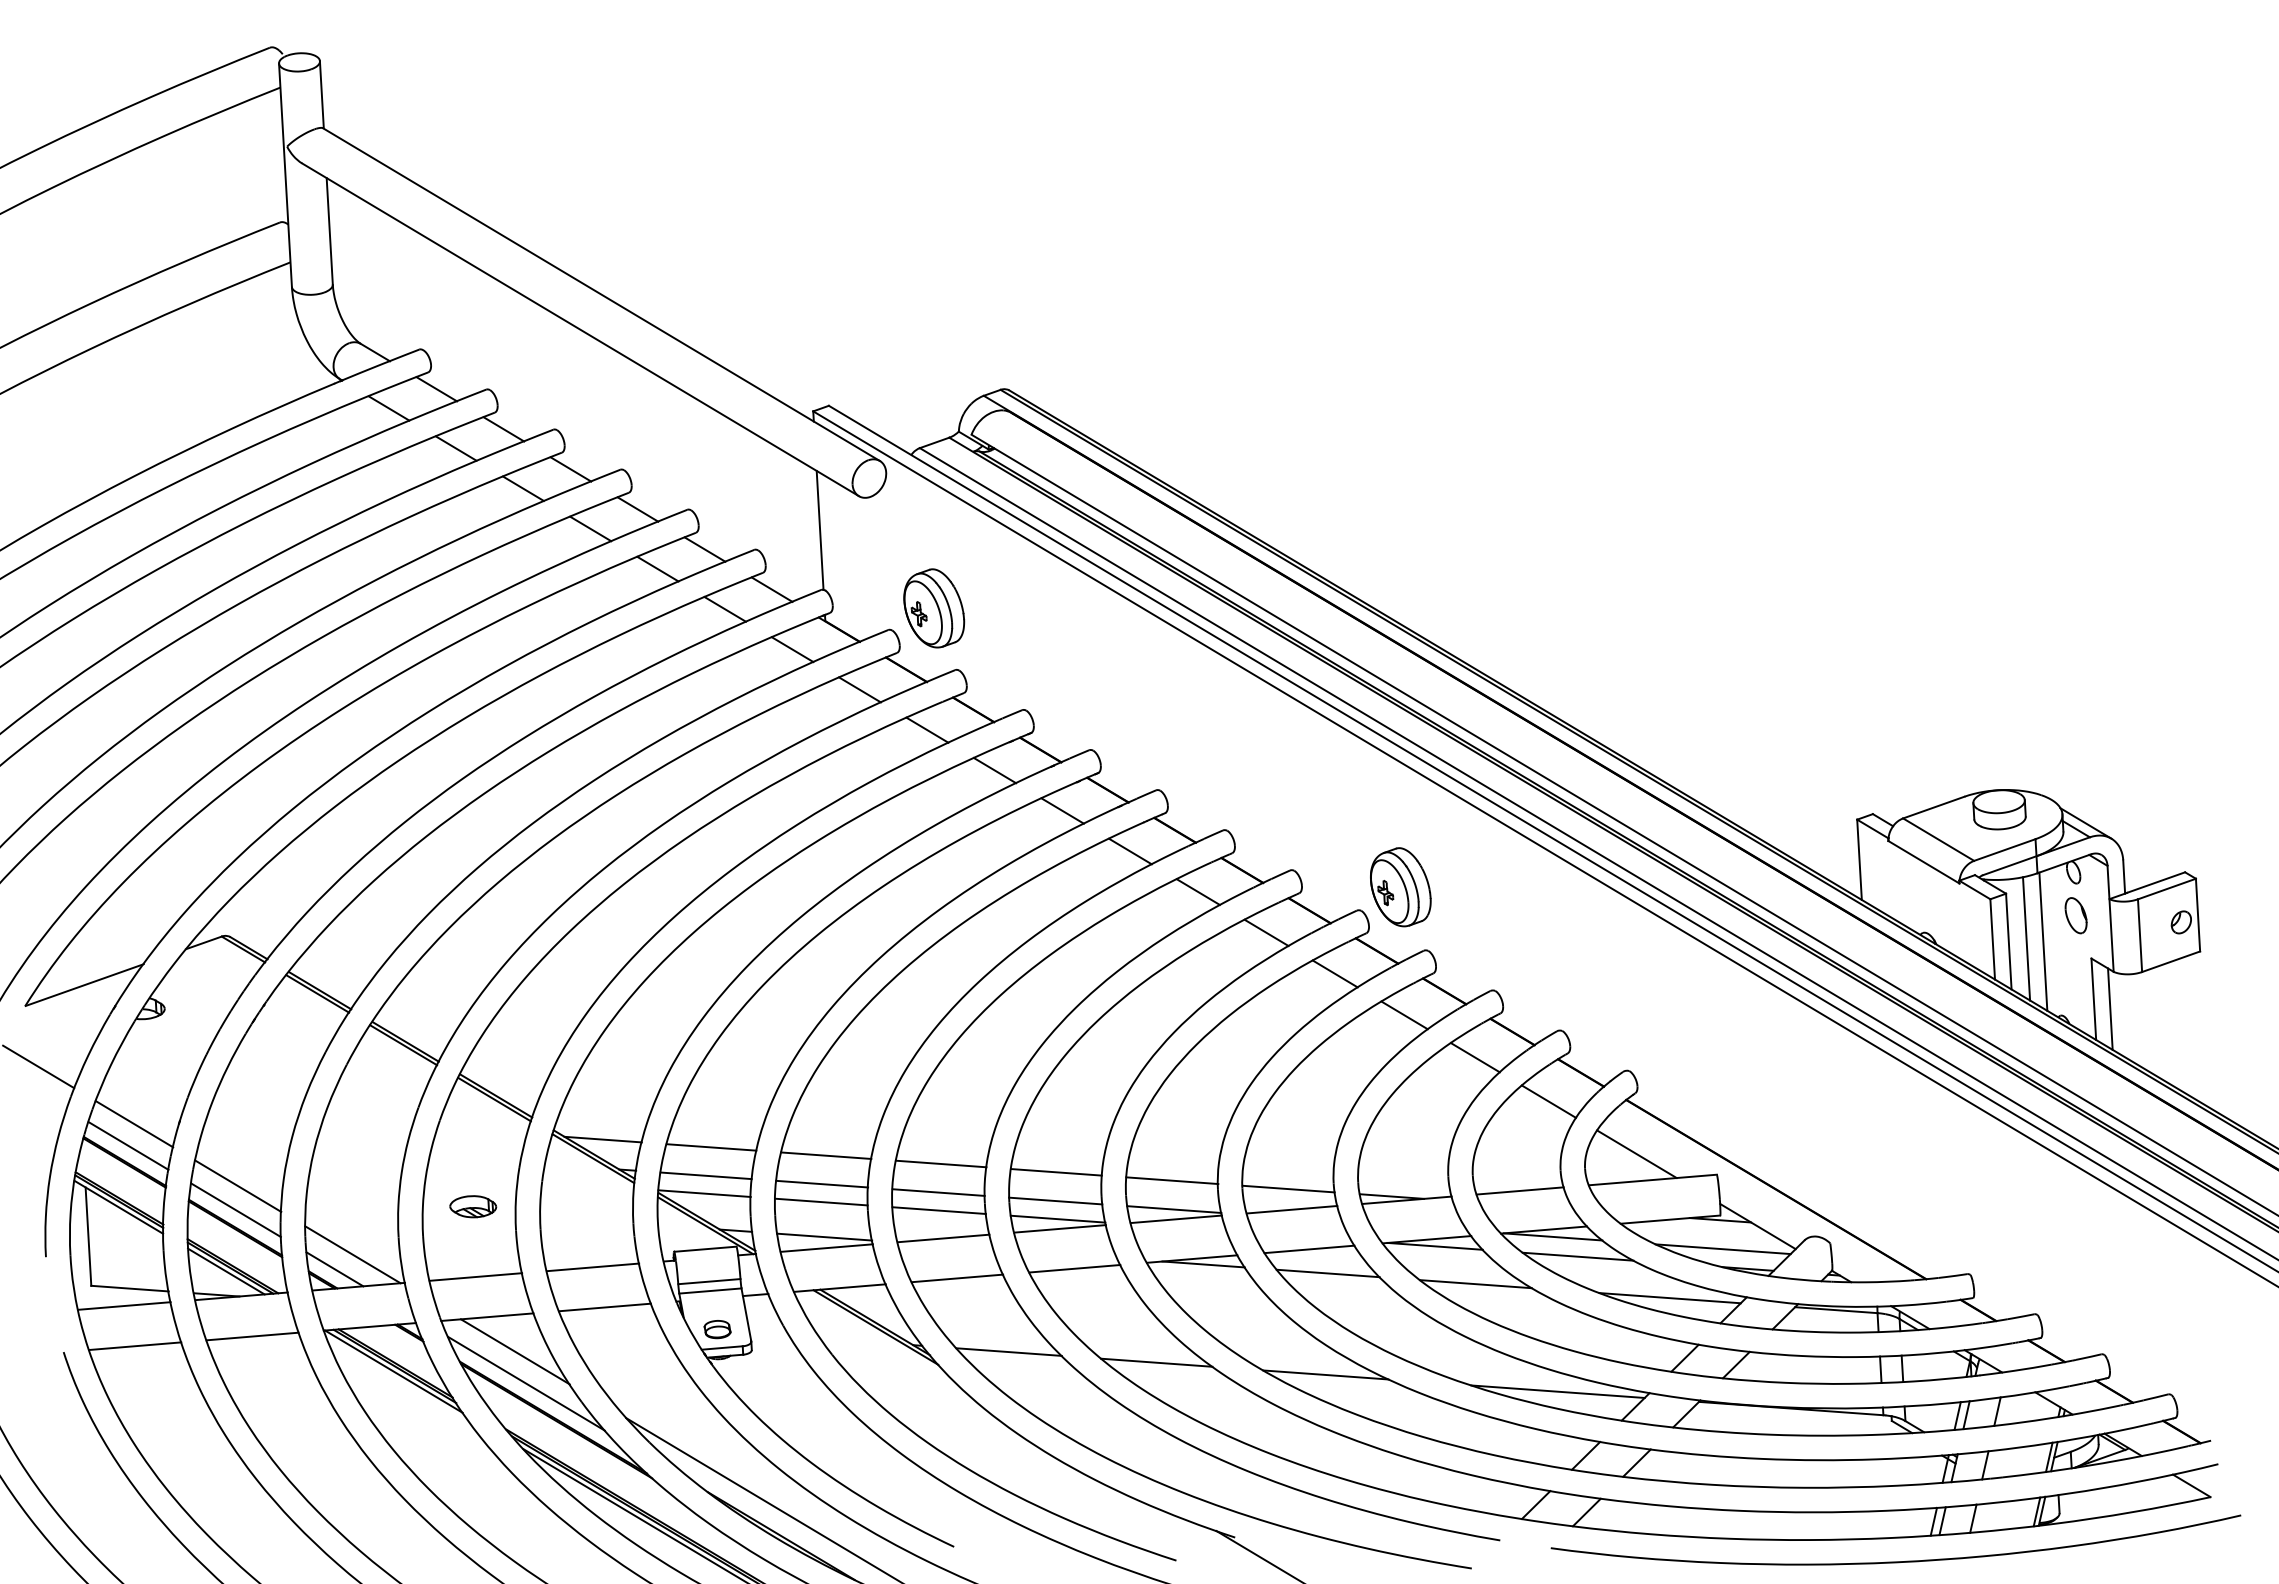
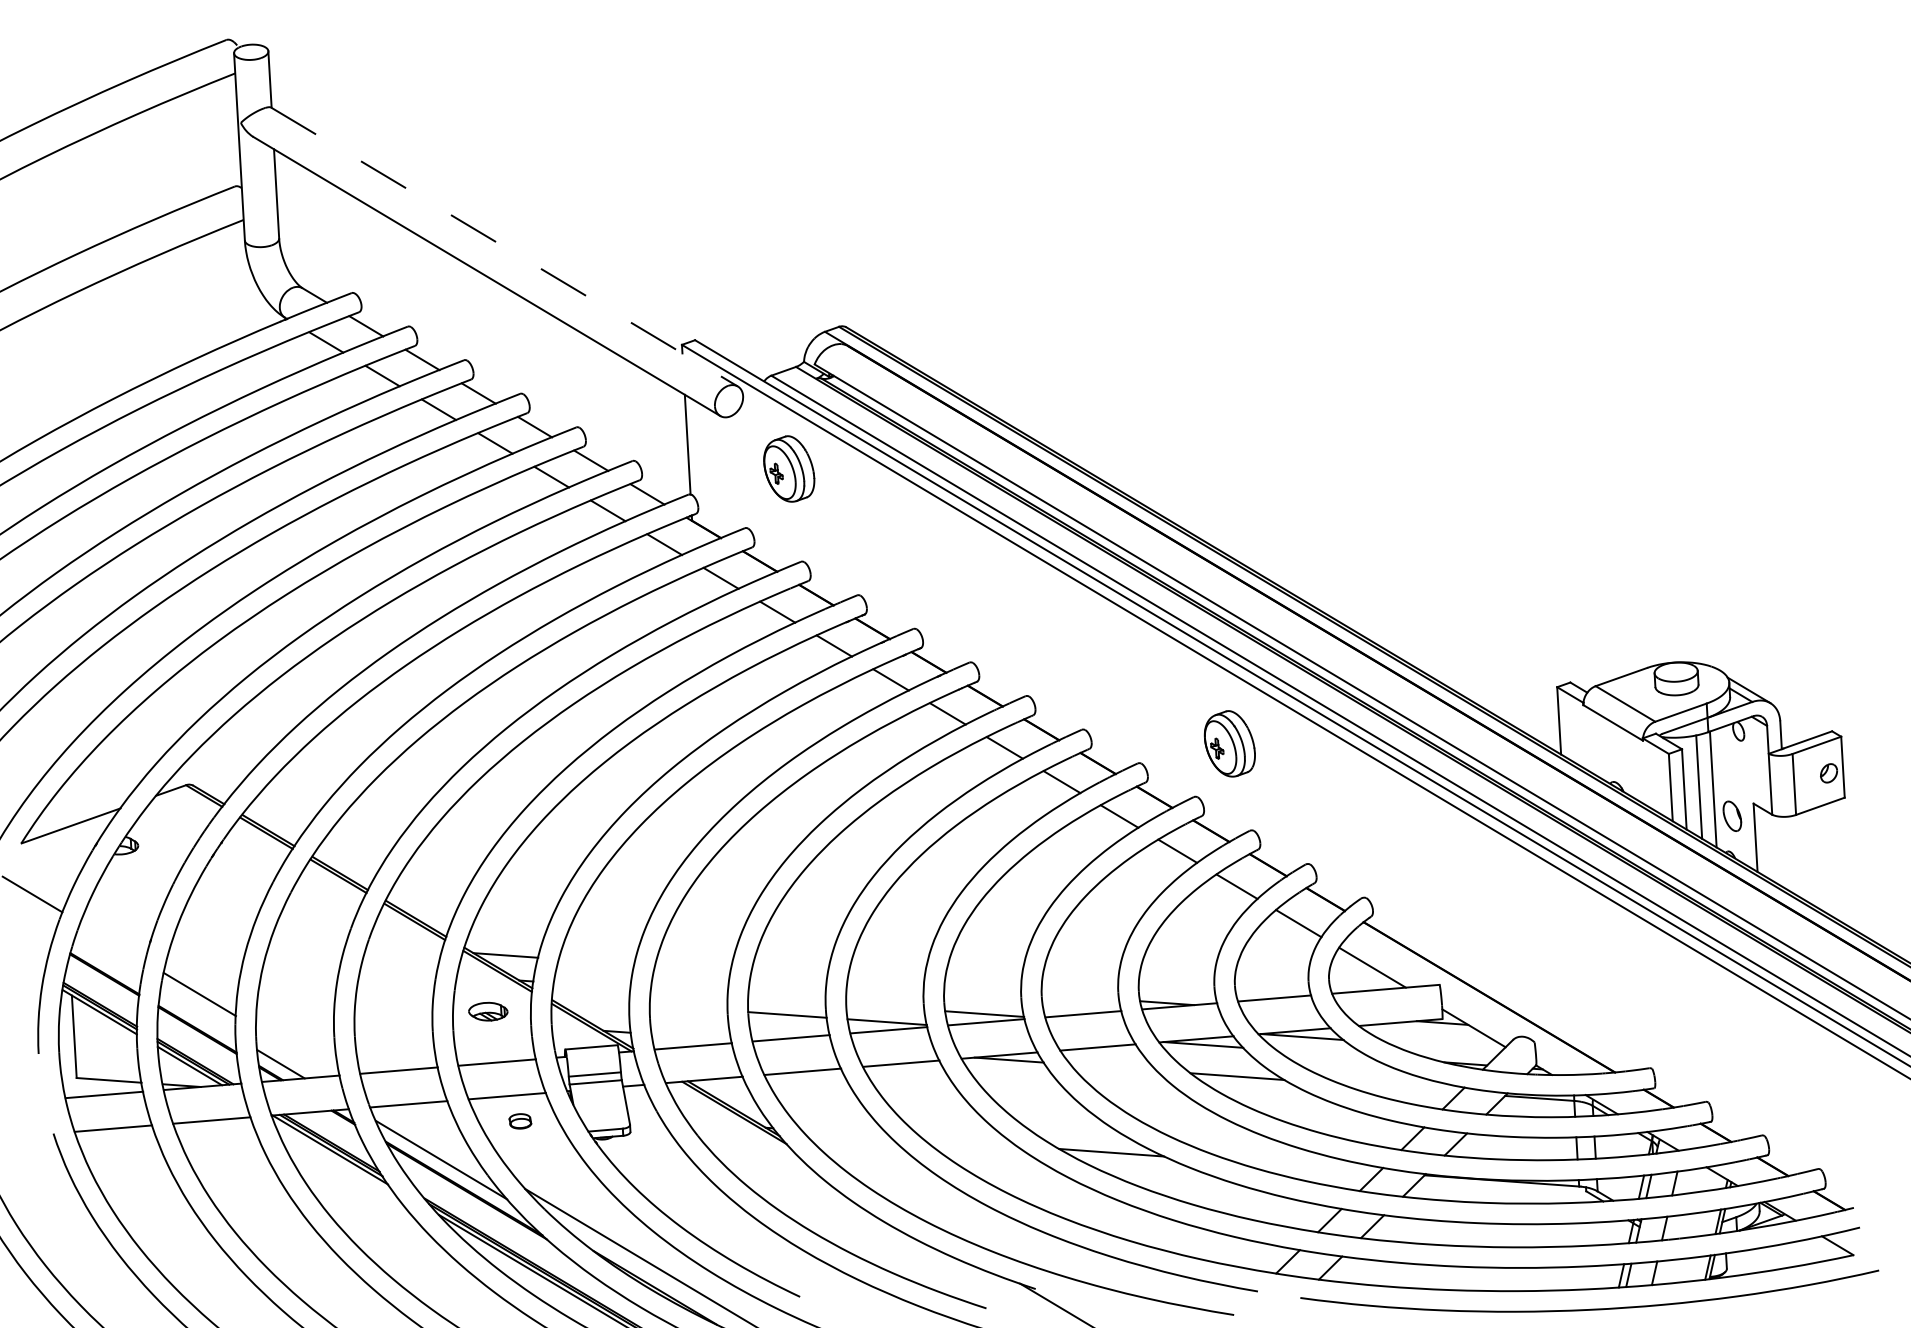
line: (601, 294) -> (504, 246), solid -> dashed
part: (934, 608) -> (789, 469), moved
part: (1400, 887) -> (1229, 744), moved
part: (2075, 915) -> (1731, 816), moved
line: (2110, 1008) -> (1769, 845), removed
line: (134, 1124) -> (112, 942), removed
line: (128, 1145) -> (107, 960), removed
line: (711, 1147) -> (596, 962), removed
line: (826, 1155) -> (693, 968), removed
line: (940, 1163) -> (788, 975), removed
line: (1056, 1172) -> (885, 983), removed
line: (705, 1175) -> (591, 985), removed
line: (1172, 1180) -> (983, 989), removed
line: (822, 1183) -> (689, 992), removed
line: (1288, 1188) -> (1080, 996), removed
line: (938, 1192) -> (786, 999), removed
line: (704, 1193) -> (590, 1000), removed
line: (1055, 1200) -> (885, 1006), removed
line: (821, 1201) -> (688, 1007), removed
part: (473, 1206) -> (488, 1011), moved
line: (235, 1209) -> (197, 1014), removed
line: (824, 1236) -> (691, 1036), removed
line: (1722, 1249) -> (1444, 1047), removed
line: (352, 1254) -> (295, 1051), removed
line: (1577, 1256) -> (1322, 1053), removed
line: (1327, 1273) -> (1113, 1067), removed
line: (1669, 1298) -> (1399, 1088), removed
part: (717, 1329) -> (520, 1121), moved
line: (514, 1351) -> (431, 1133), removed
line: (1008, 1351) -> (845, 1133), removed
line: (1156, 1362) -> (969, 1142), removed
line: (1557, 1391) -> (1305, 1166), removed

